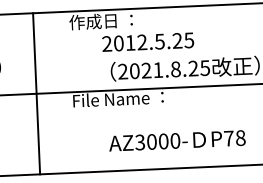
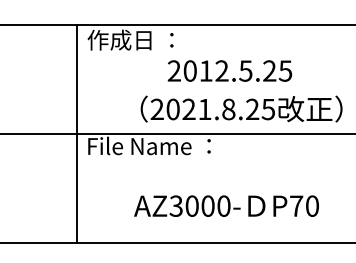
text: (147, 41) -> (229, 70), moved
line: (36, 93) -> (77, 134), moved
text: (240, 138) -> (312, 206), P78 -> P70

